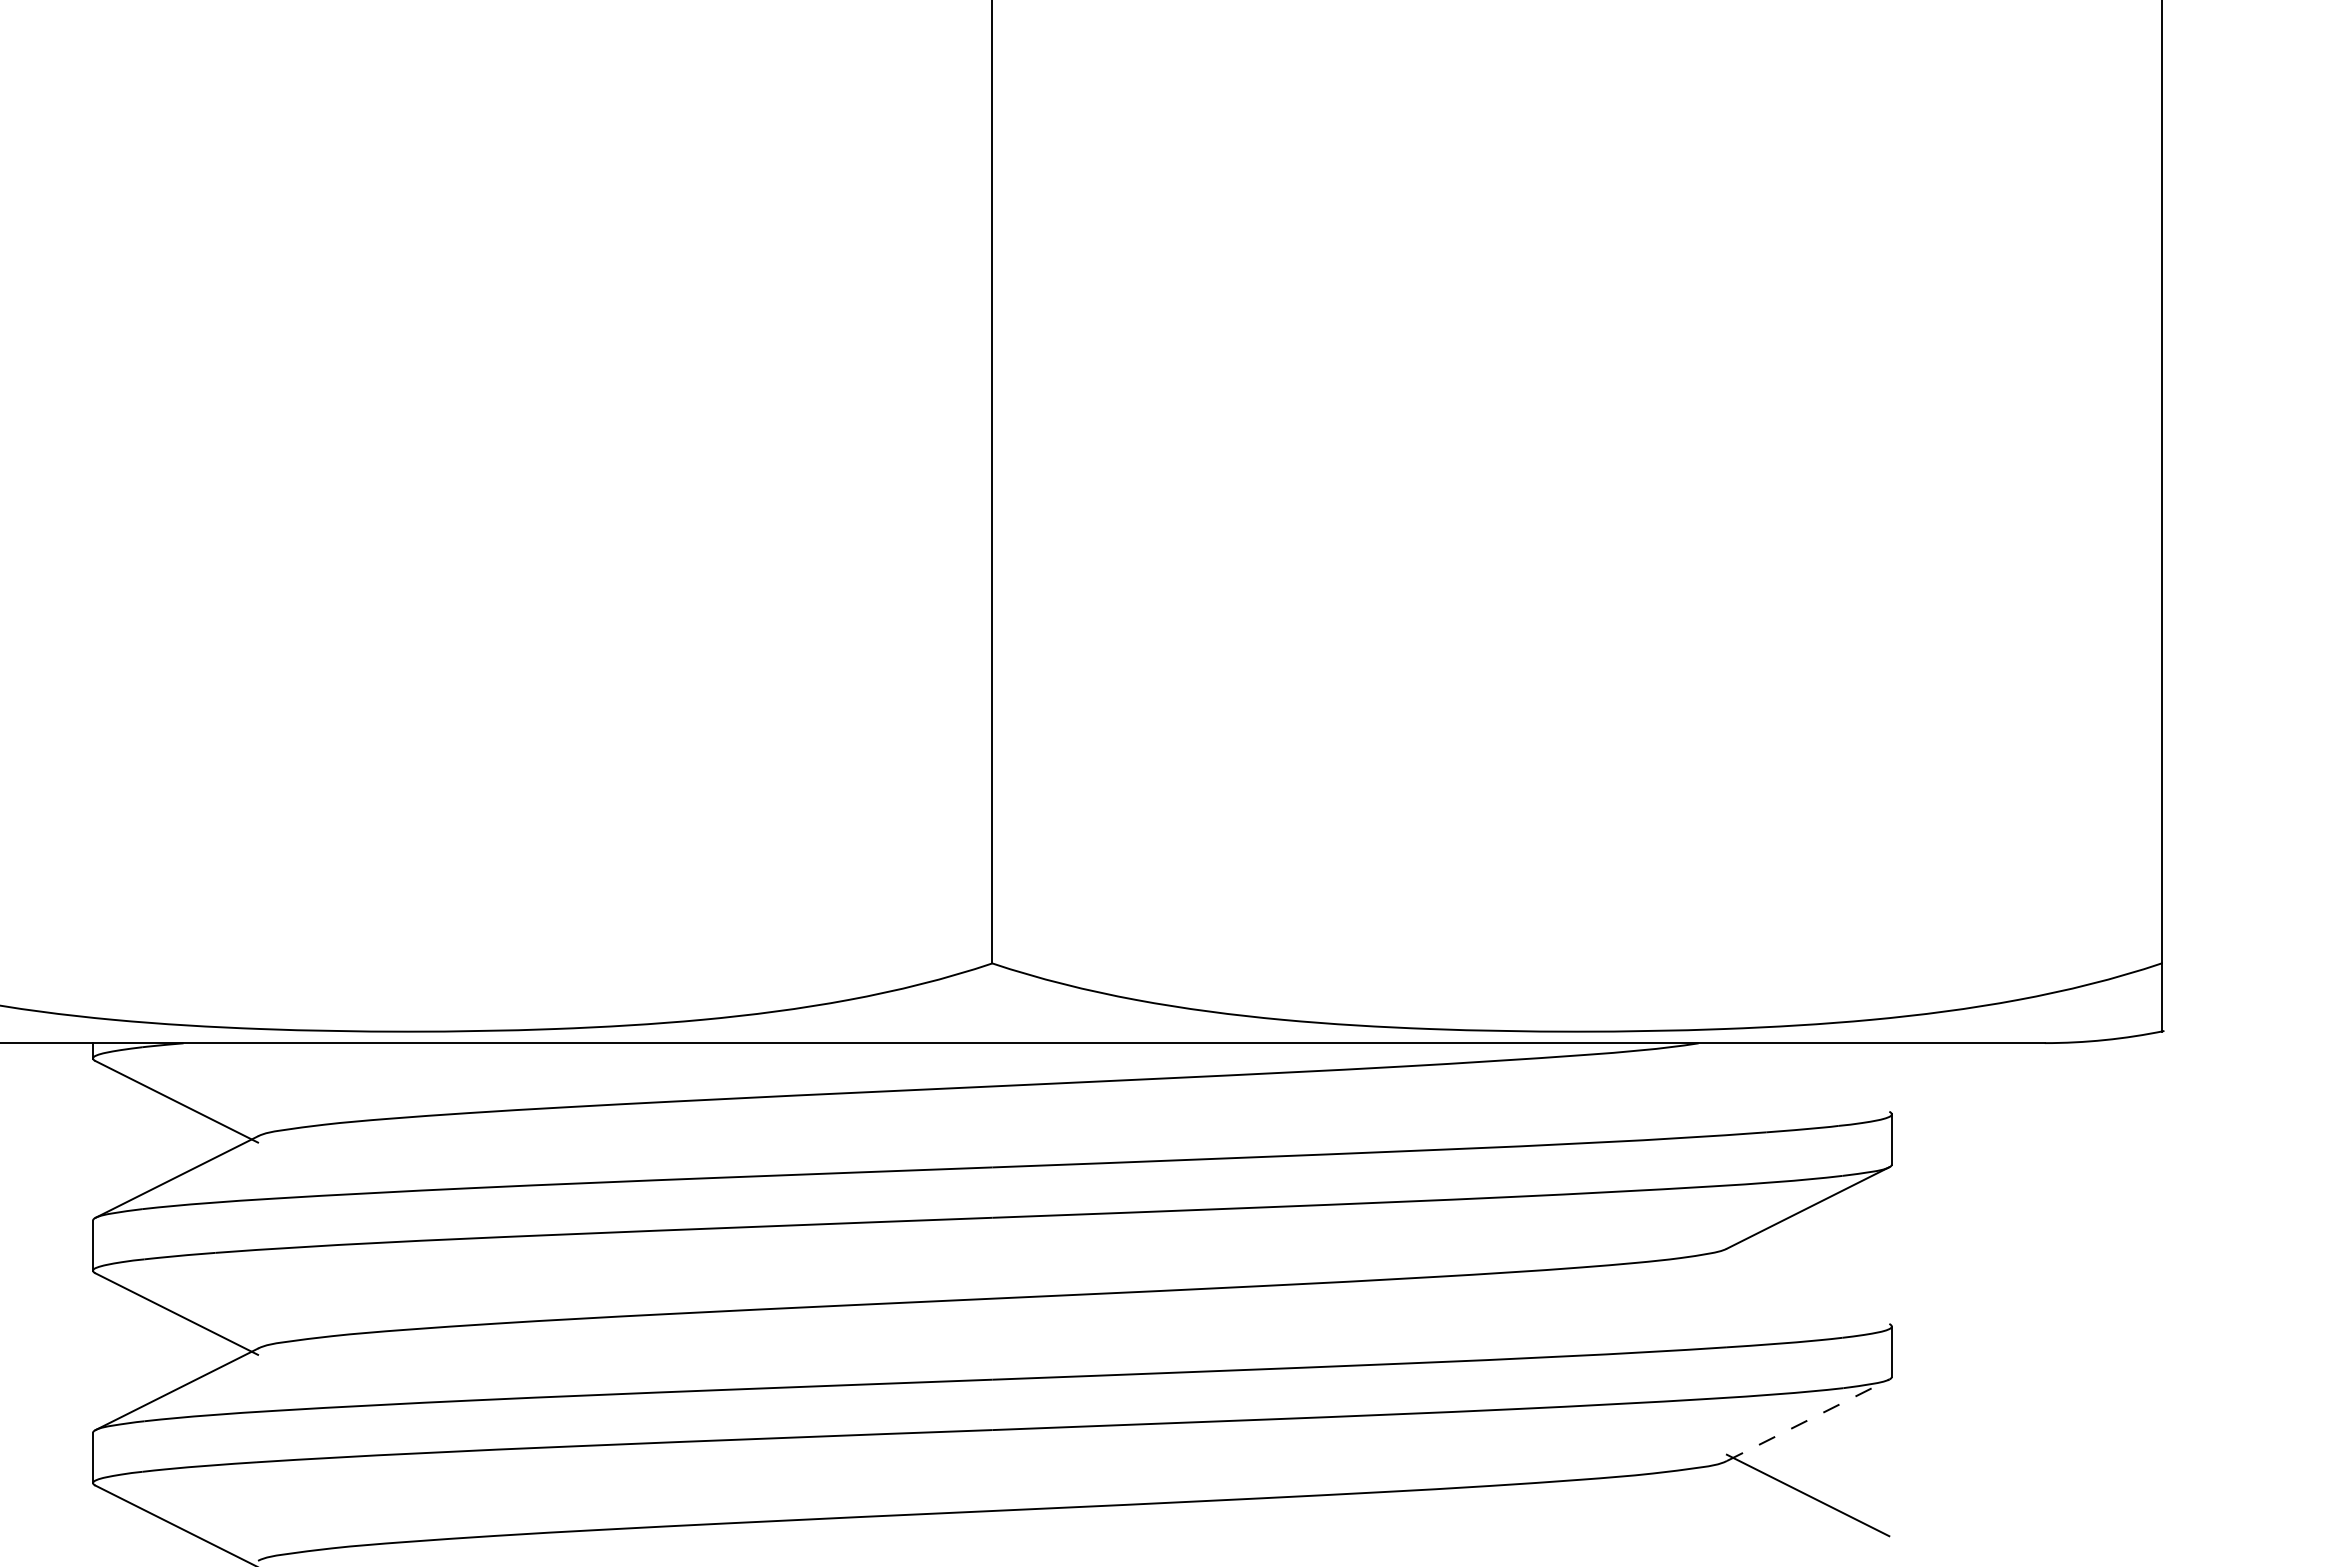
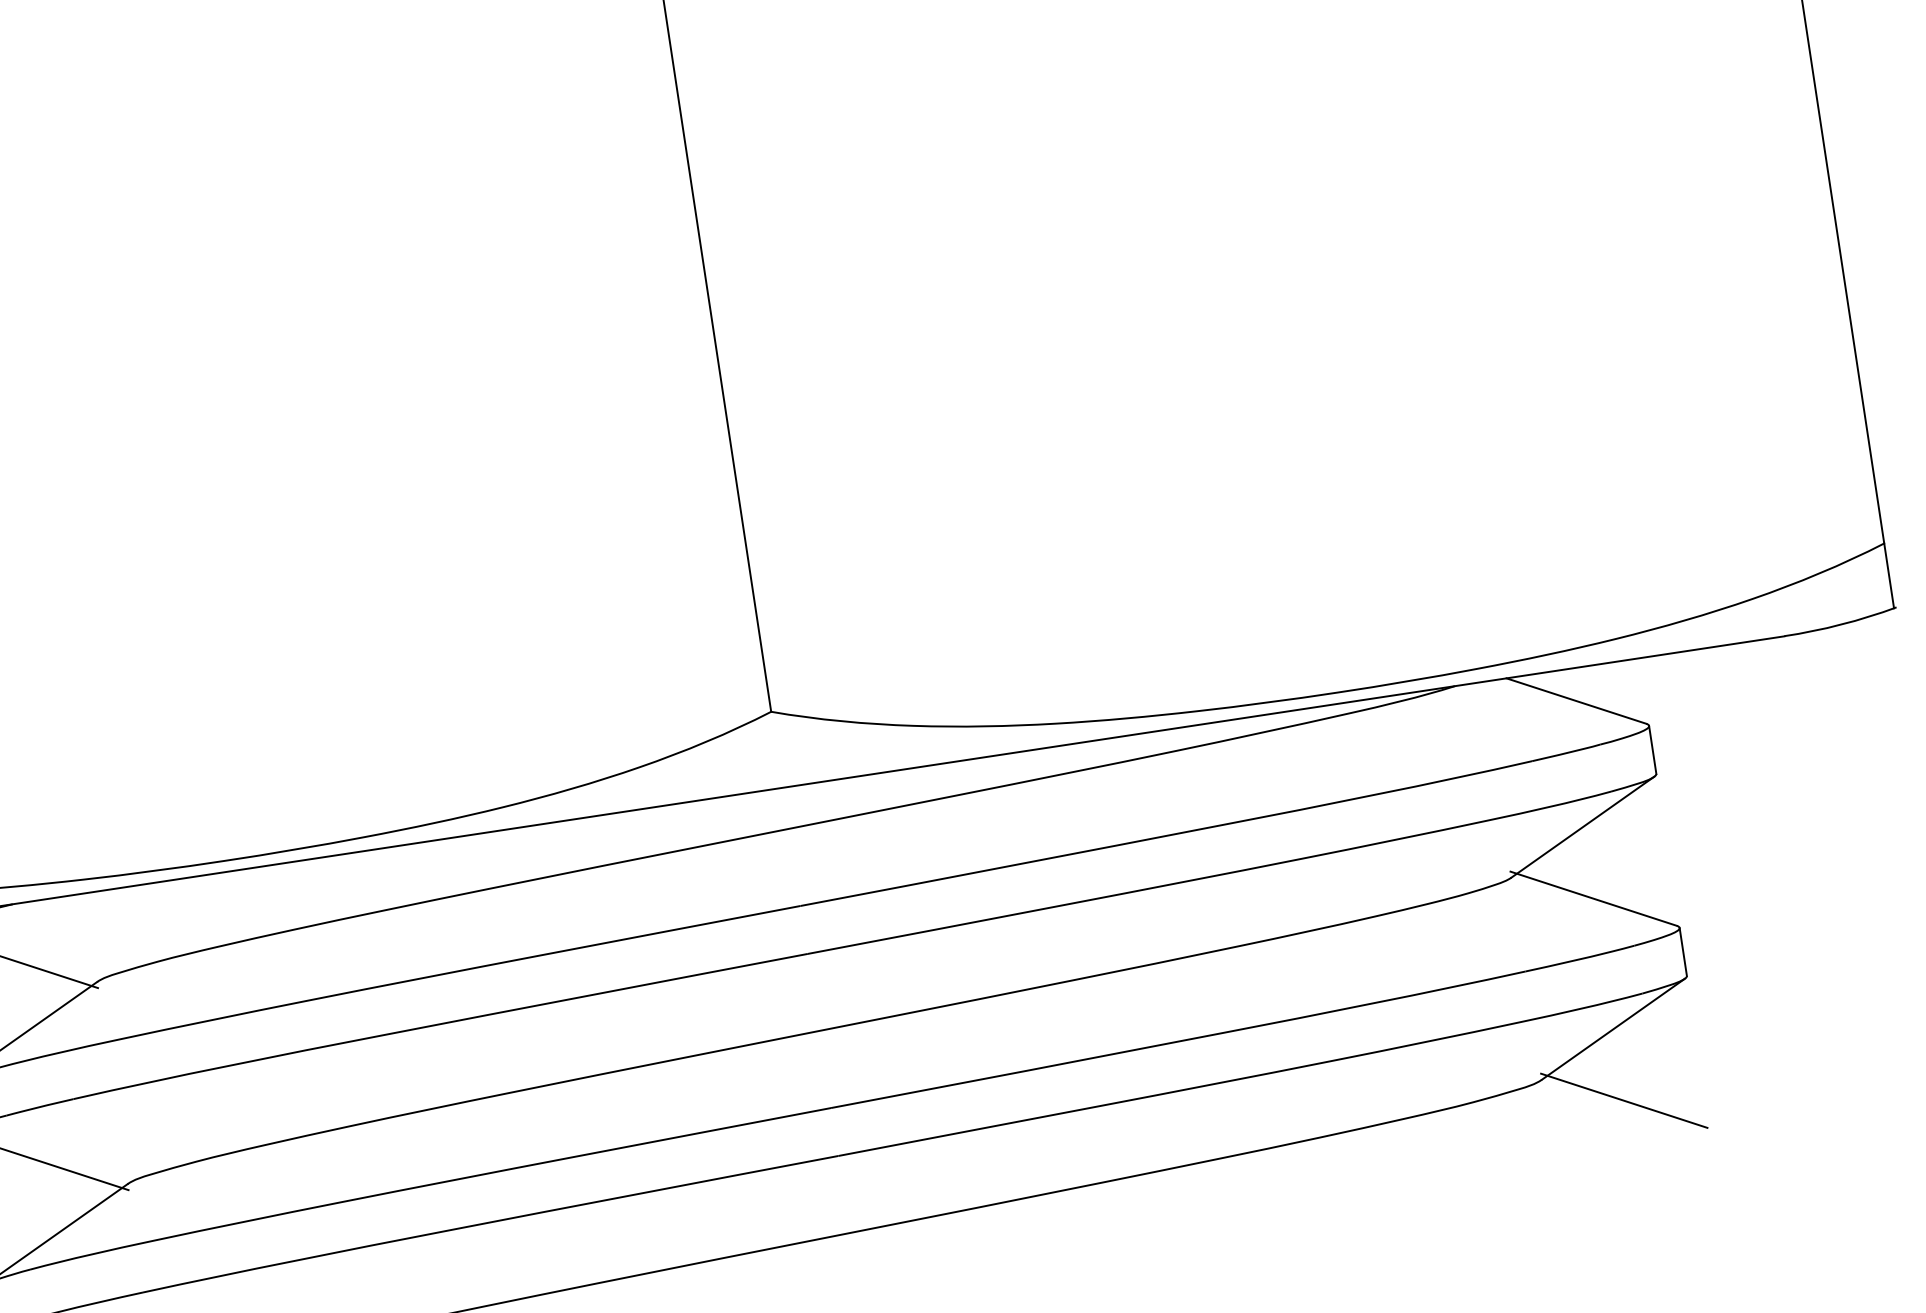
line: (1820, 1077) -> (1575, 701), added
line: (1807, 1282) -> (1593, 898), added
line: (1808, 1420) -> (1613, 1029), dashed -> solid

